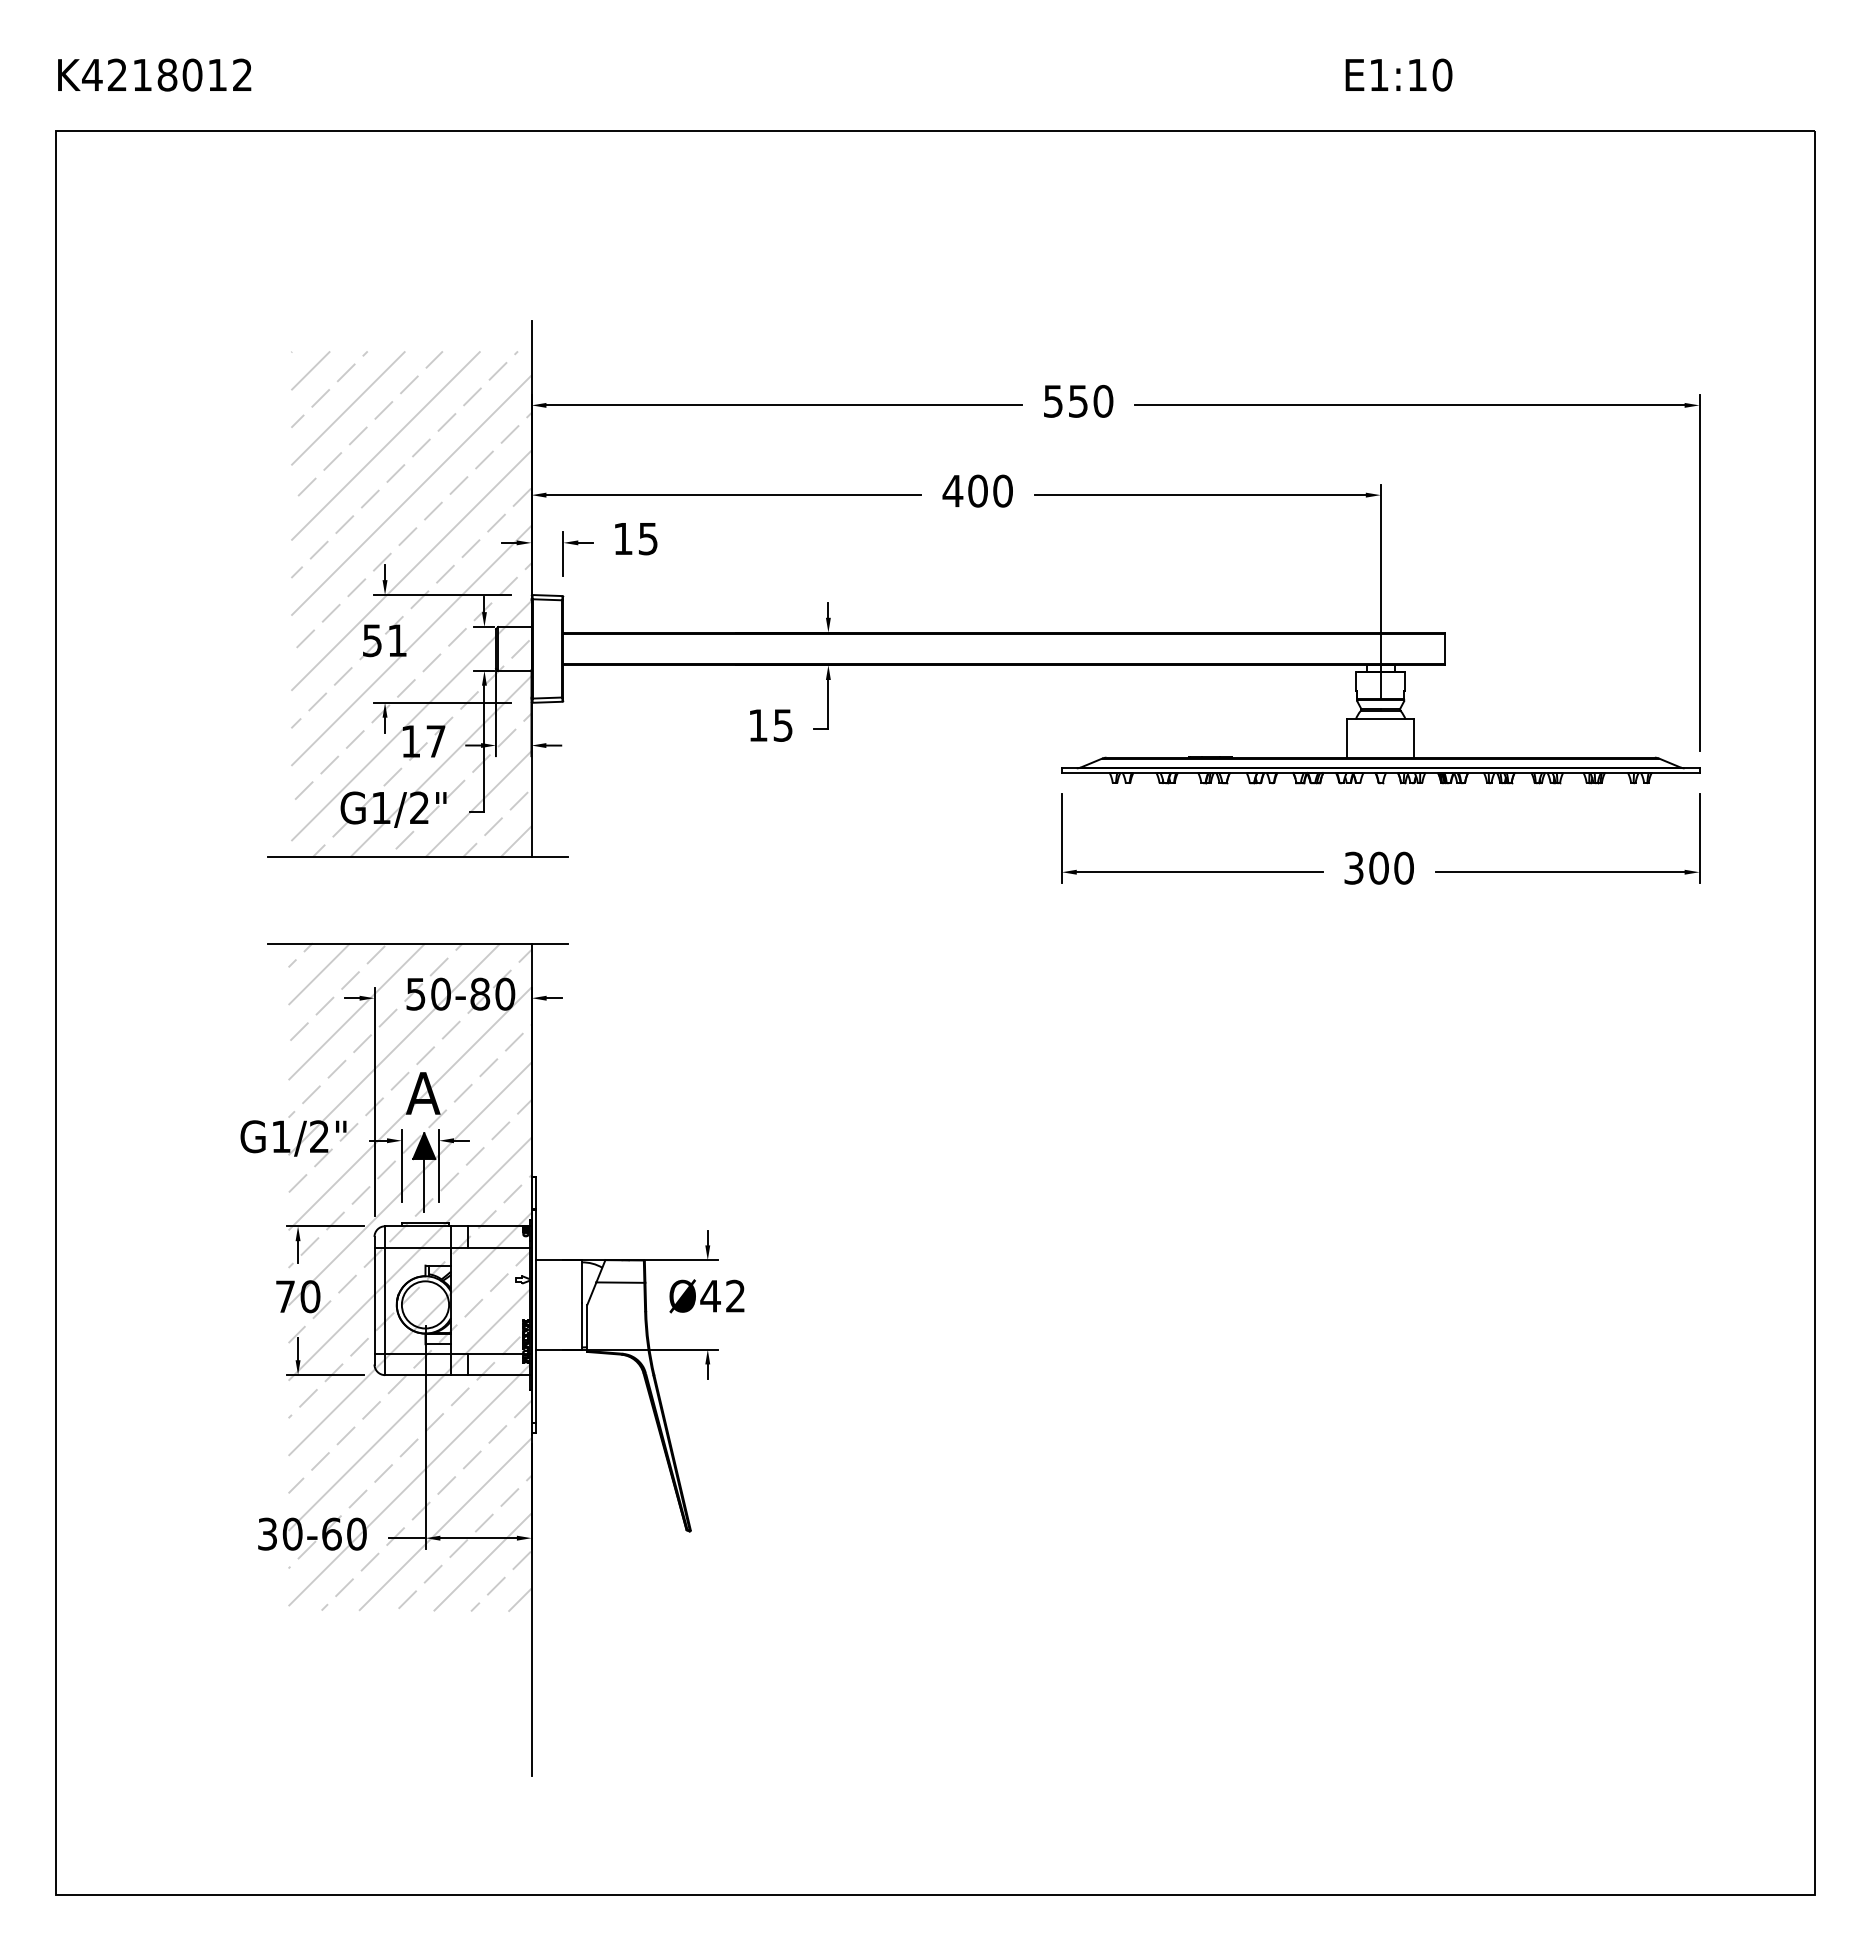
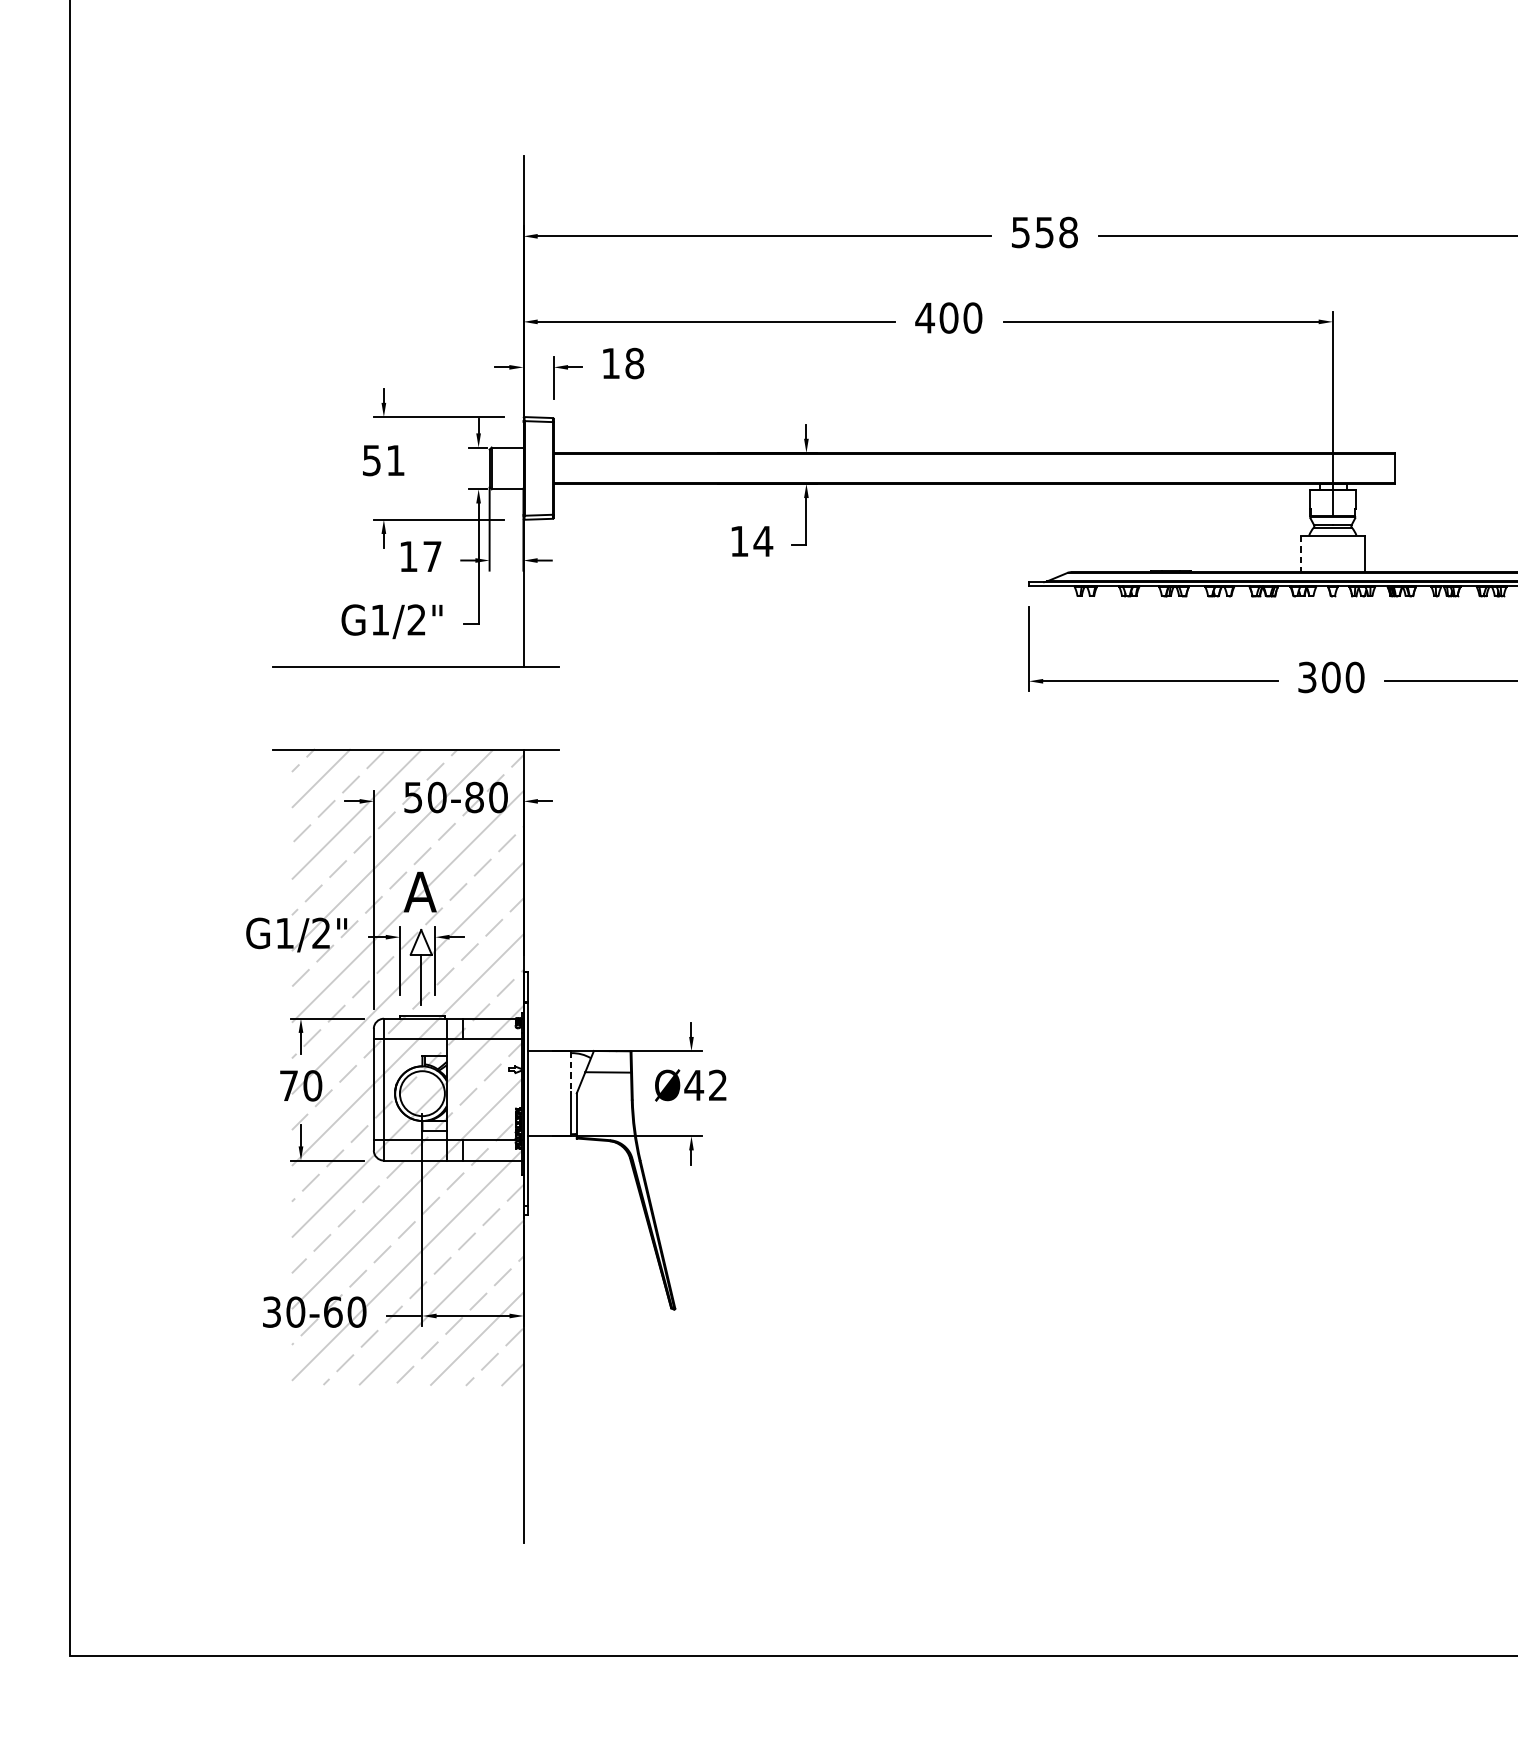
text: (1103, 401) -> (1068, 232), 550 -> 558
text: (648, 538) -> (634, 363), 15 -> 18
hatch: (411, 604) -> (409, 426), removed
text: (782, 725) -> (762, 541), 15 -> 14
line: (1346, 739) -> (1300, 554), solid -> dashed
fill: (424, 1146) -> (421, 942), removed
line: (581, 1282) -> (571, 1072), solid -> dashed

